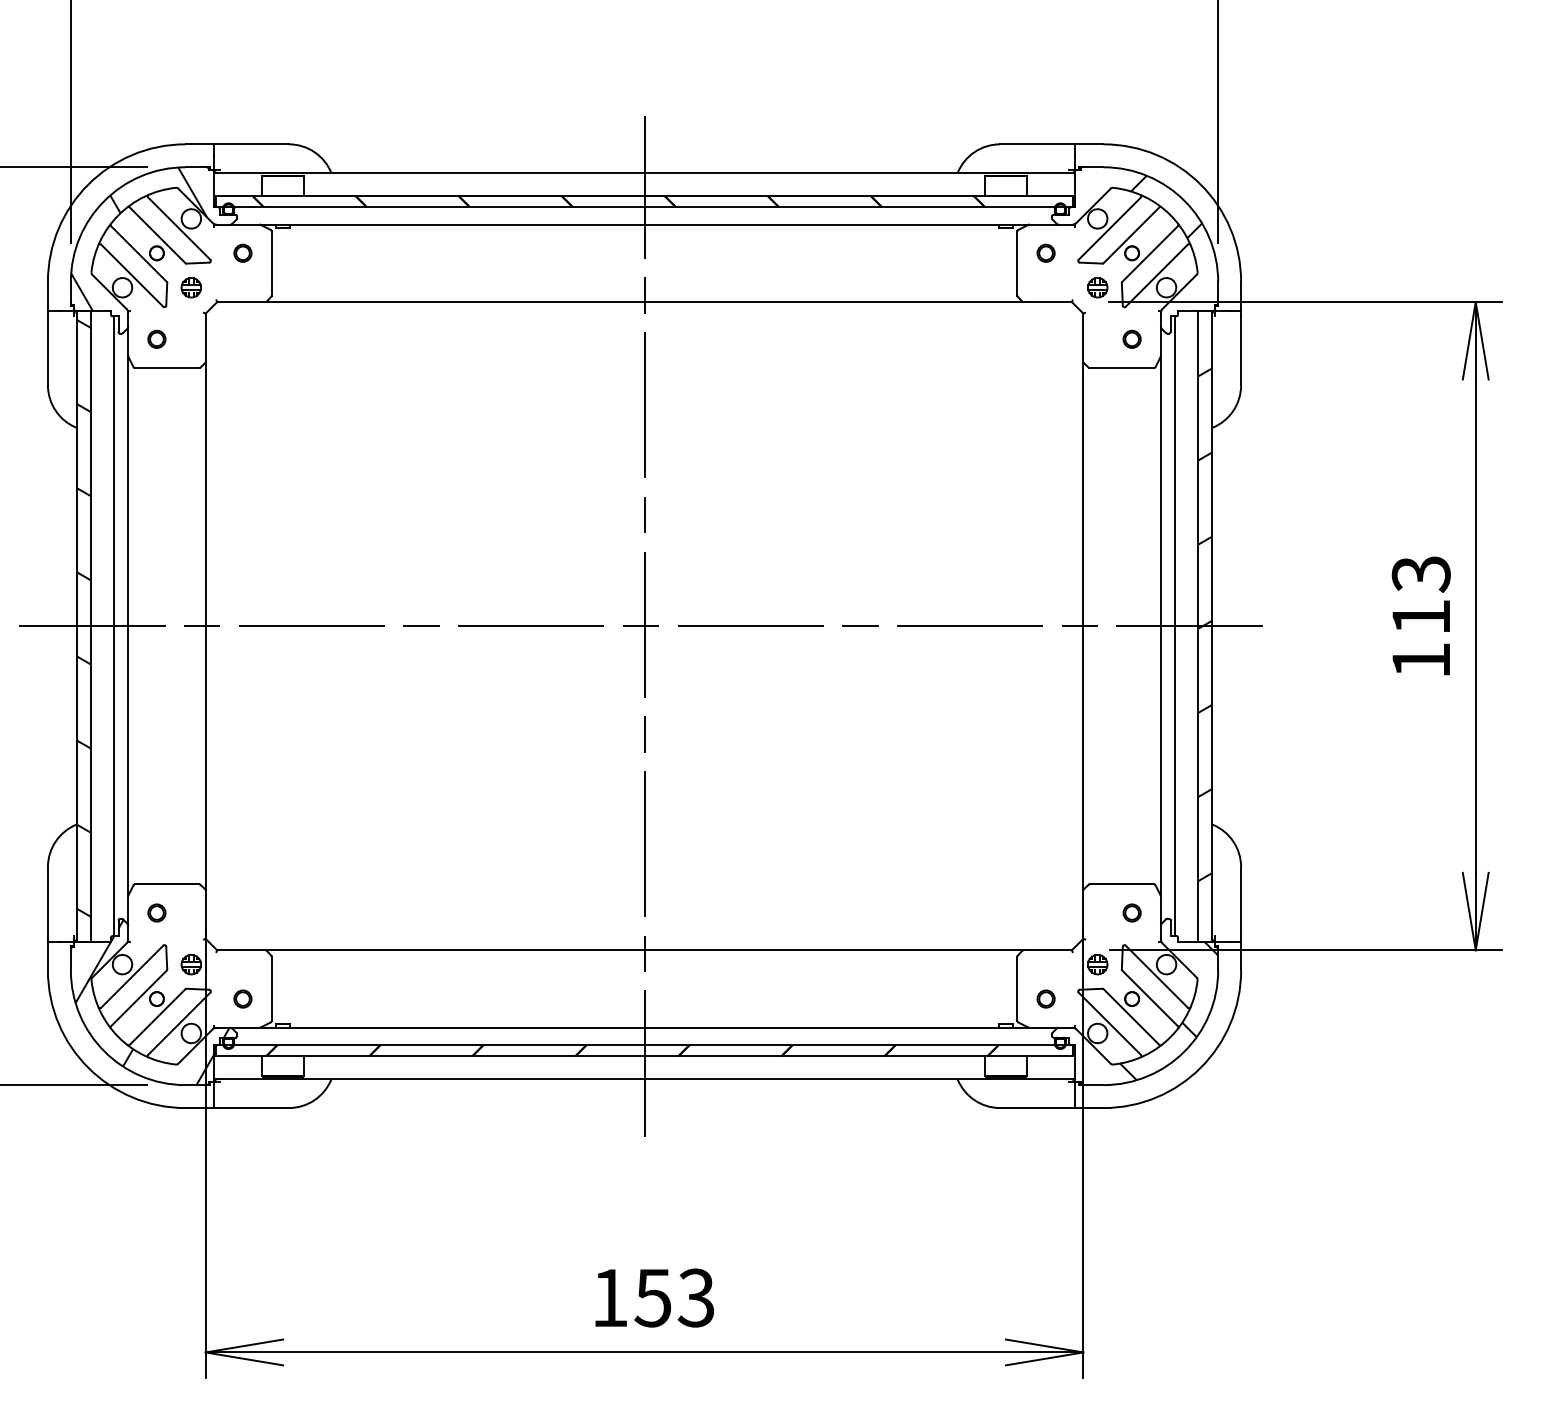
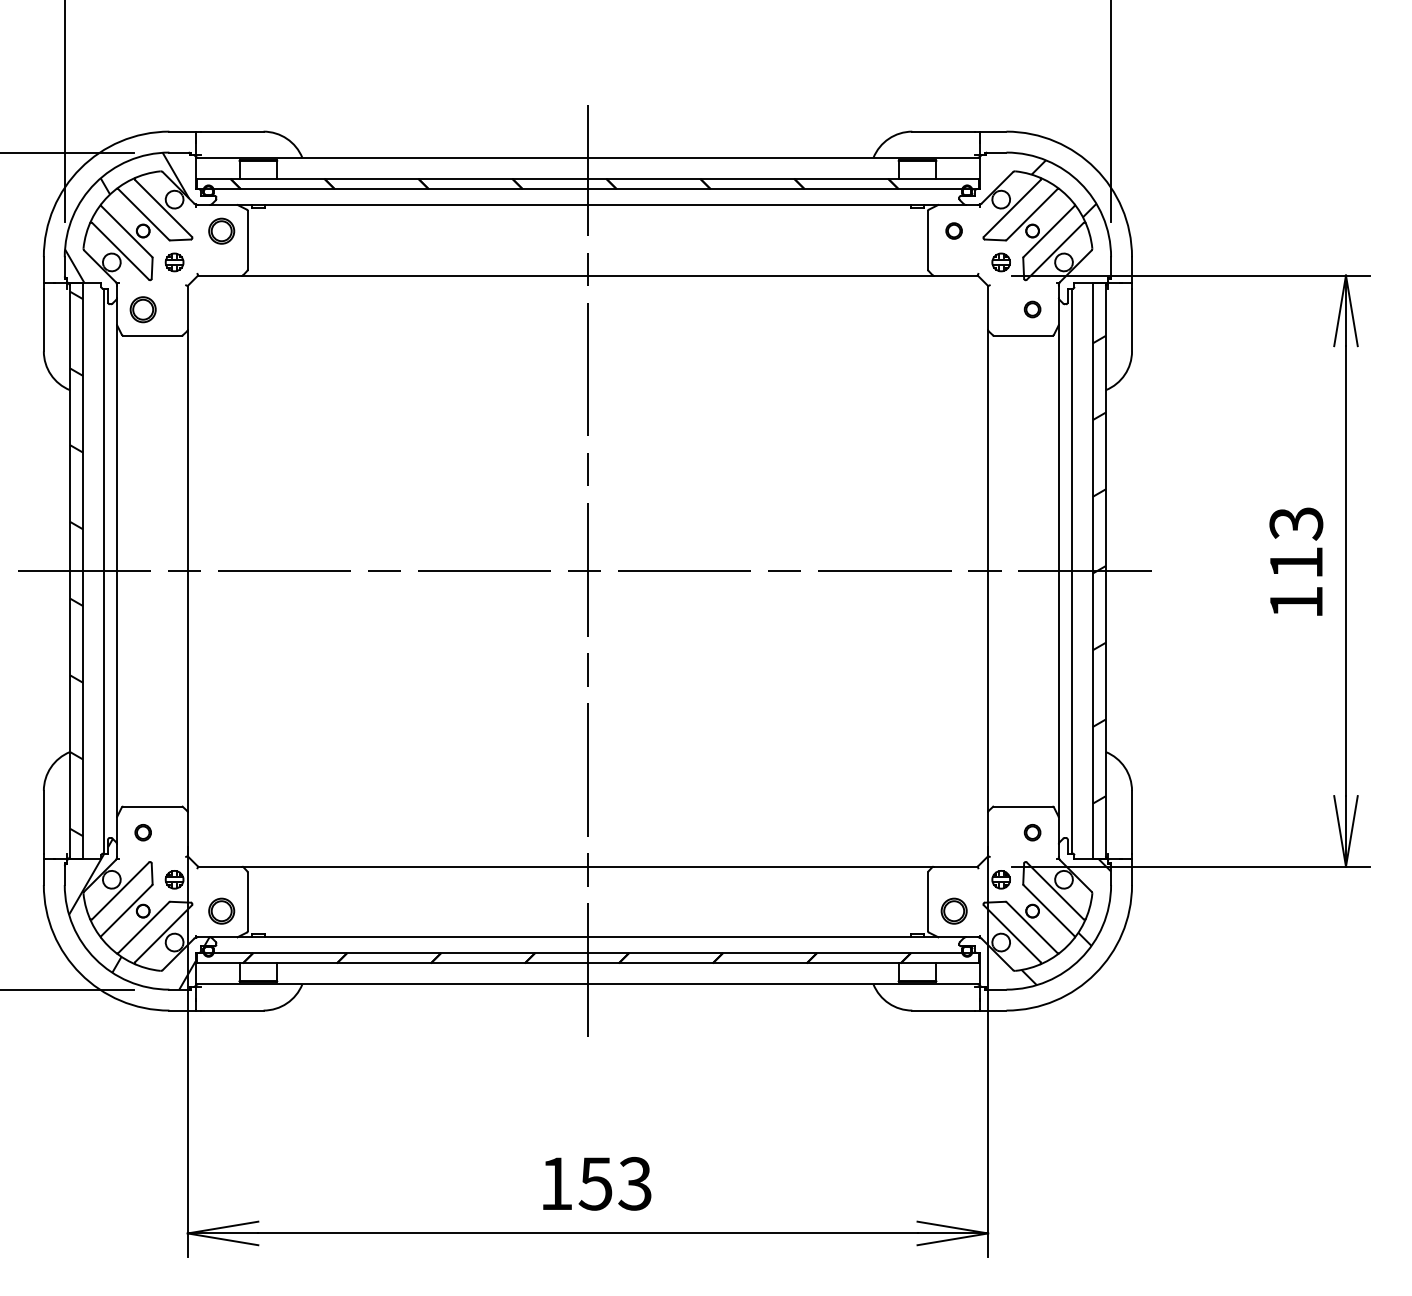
part: (242, 252) -> (221, 230), size x1.6
part: (156, 338) -> (142, 308), size x1.6
circle: (242, 998) -> (221, 910), size x1.6
circle: (1045, 998) -> (953, 910), size x1.6

